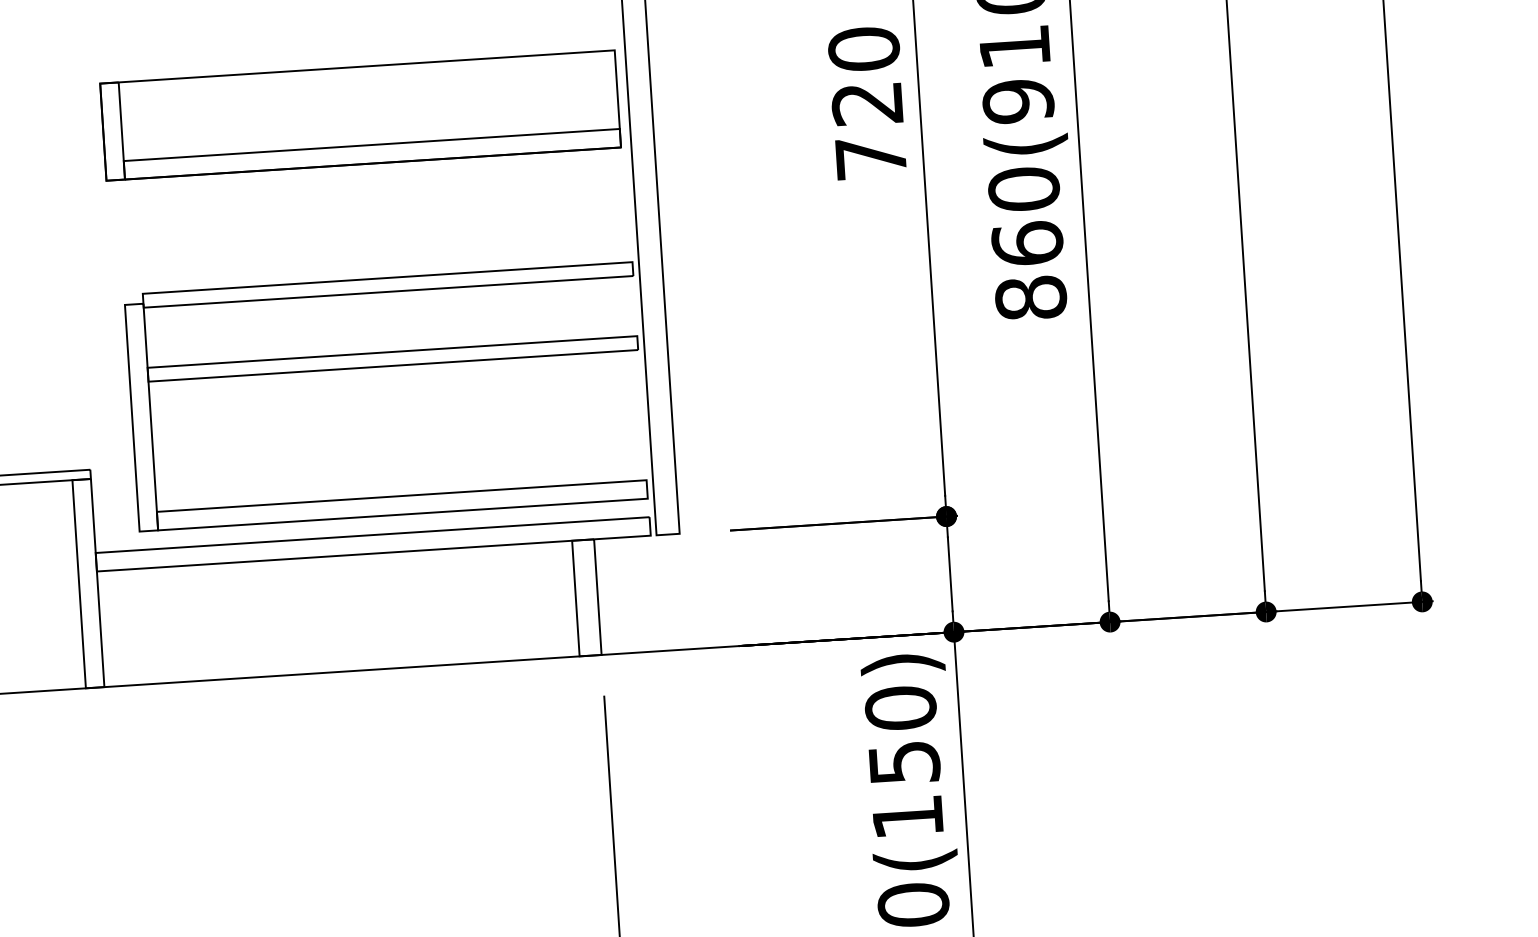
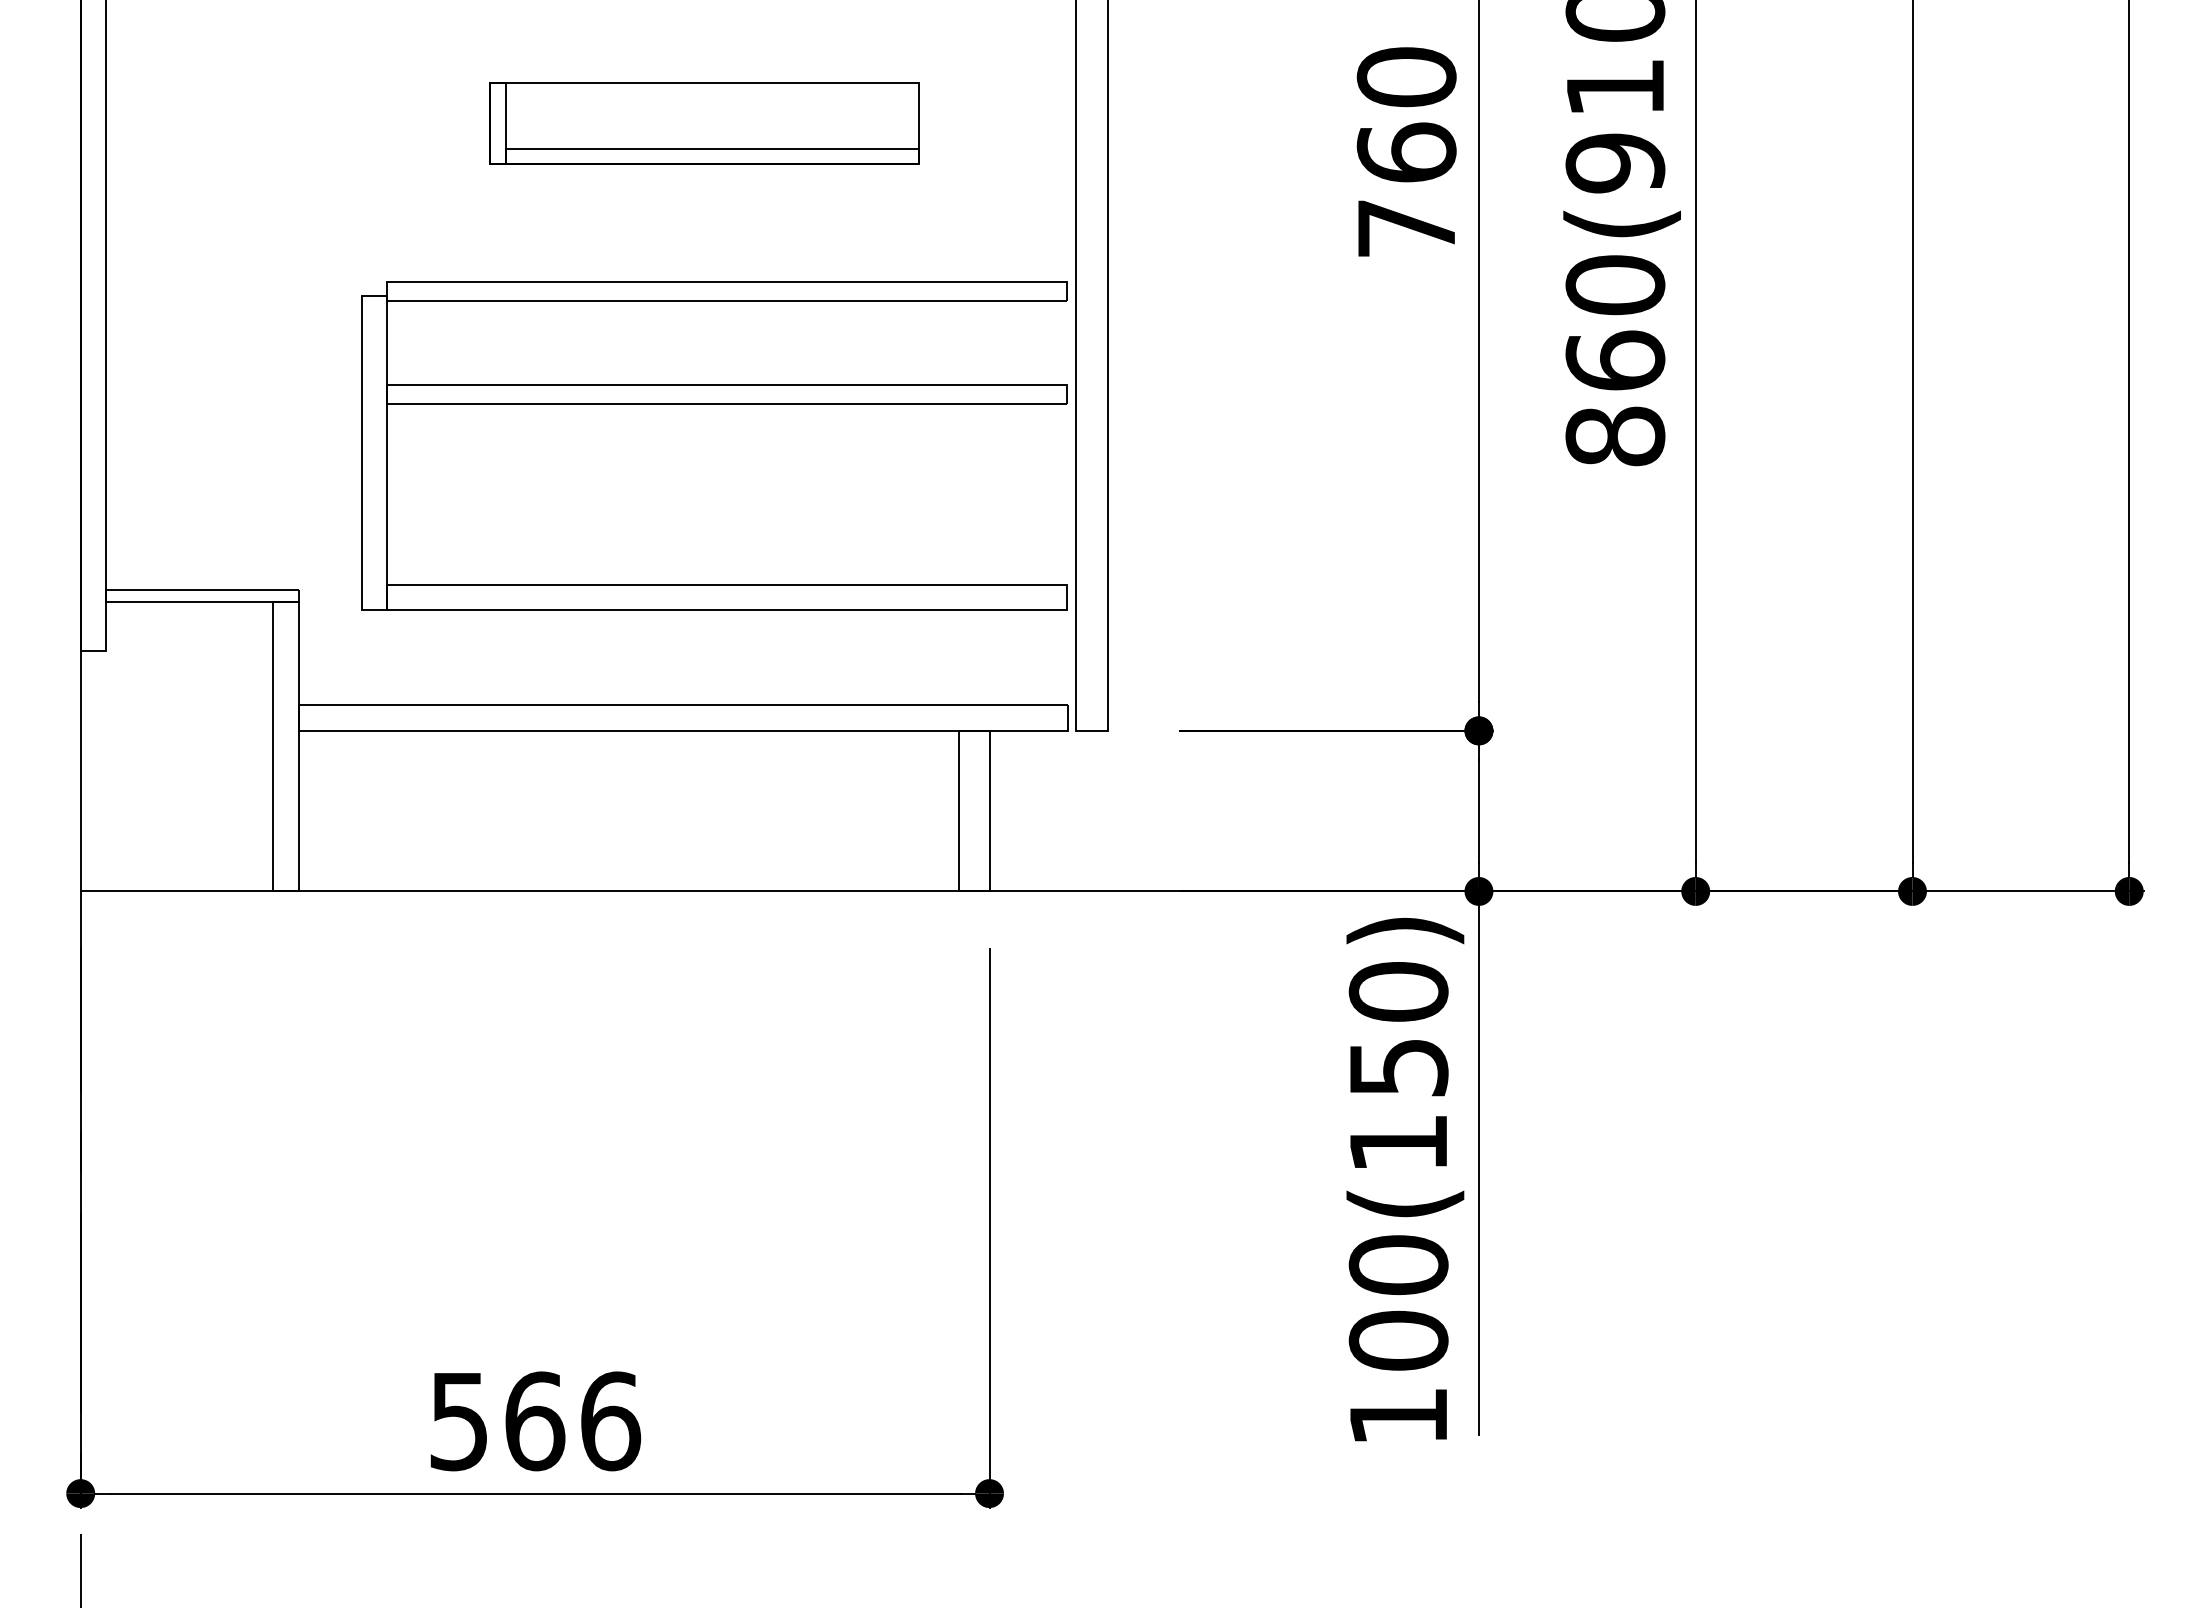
text: (867, 103) -> (1406, 152), 720 -> 760
part: (360, 115) -> (704, 123), size x0.6
part: (384, 366) -> (714, 404), moved

